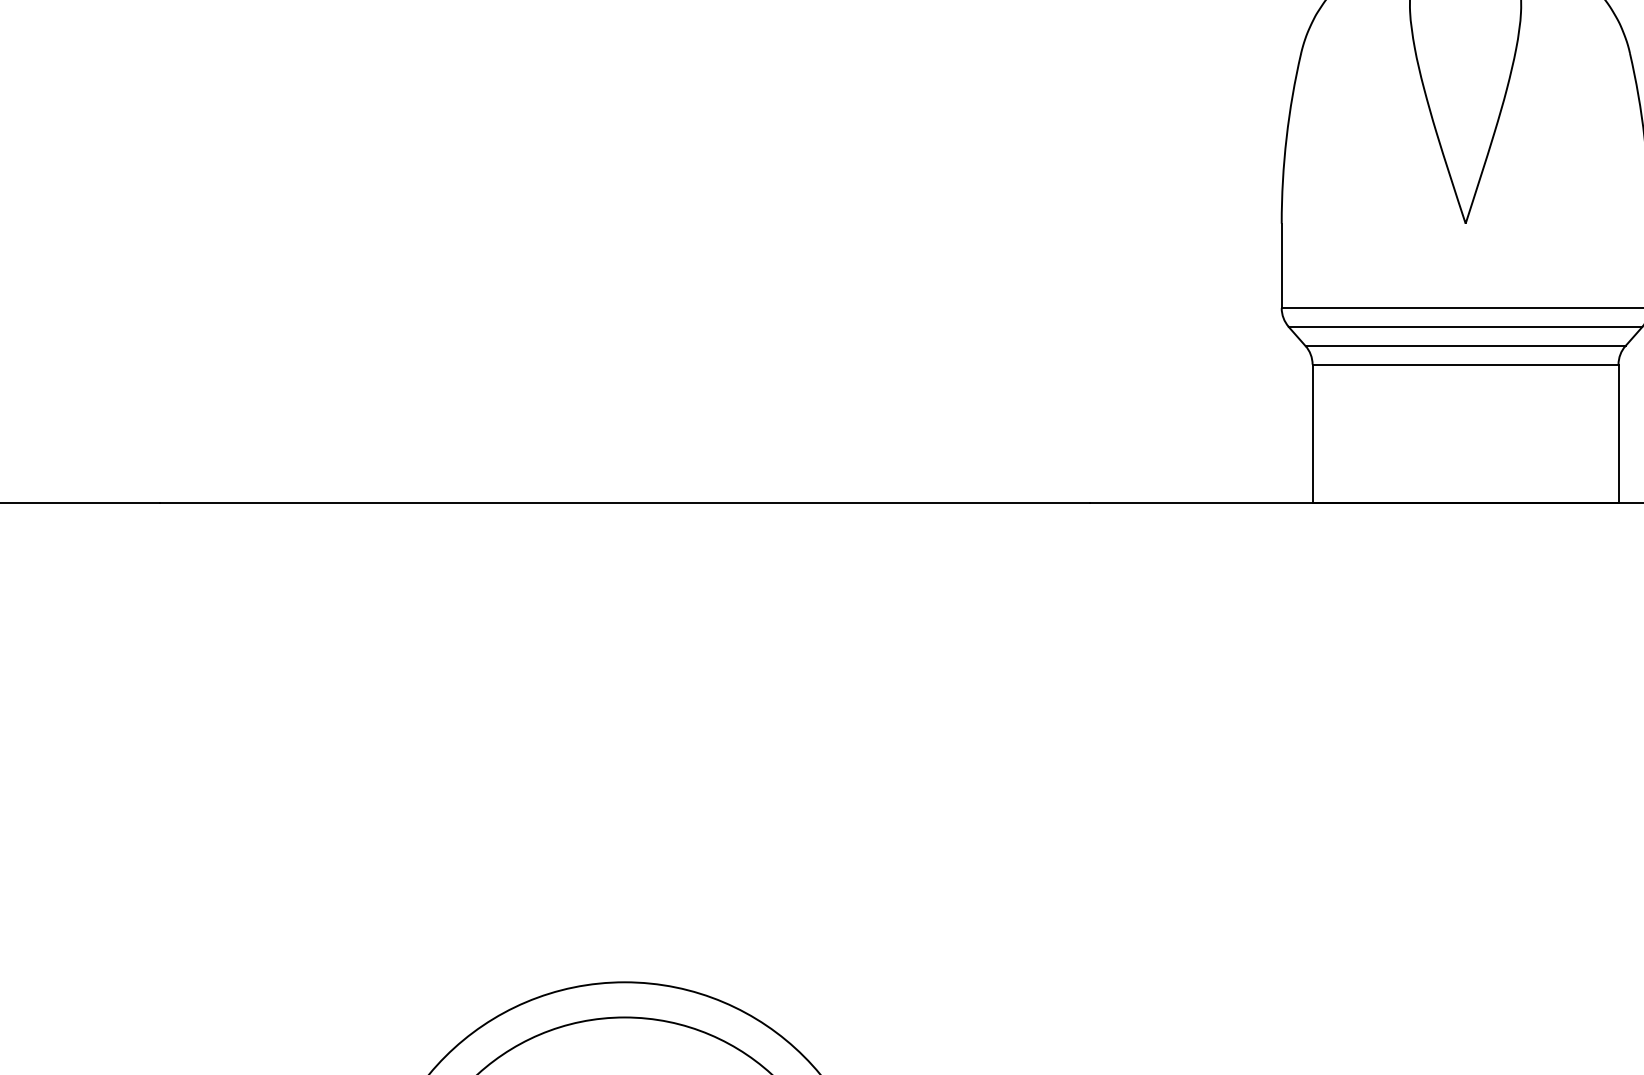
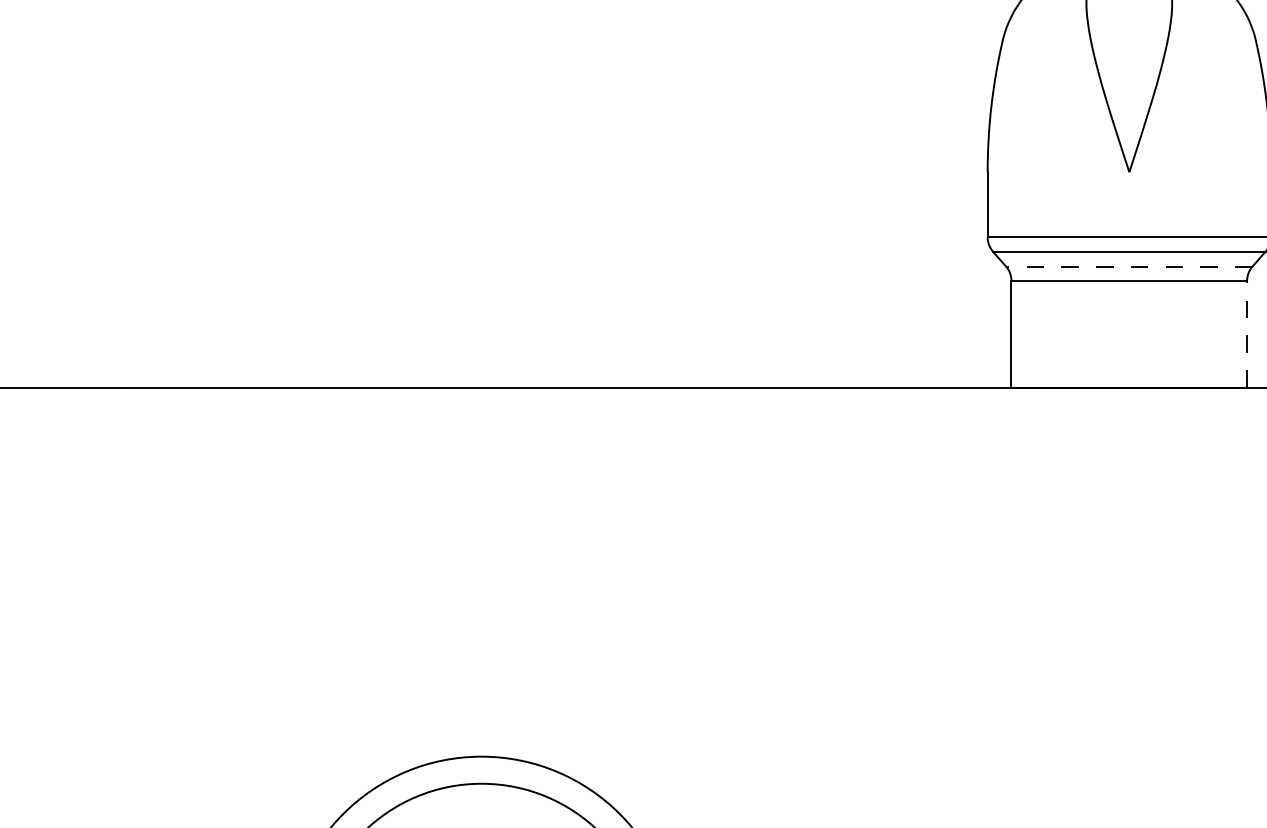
line: (1465, 346) -> (1129, 266), solid -> dashed
line: (1618, 433) -> (1247, 333), solid -> dashed

